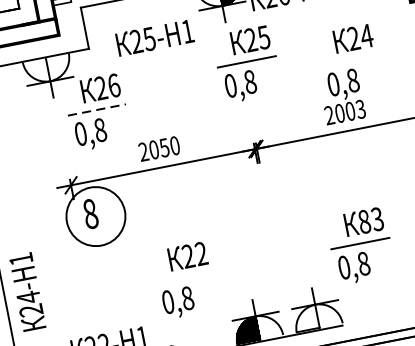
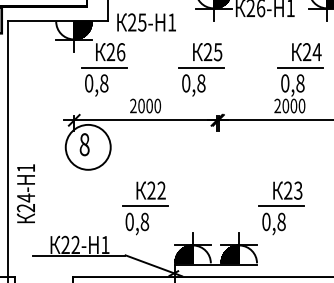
text: (154, 37) -> (146, 22), moved
line: (349, 60) -> (300, 67), added
part: (246, 64) -> (201, 69), moved
hatch: (59, 67) -> (82, 30), added
line: (96, 109) -> (104, 67), dashed -> solid
text: (360, 110) -> (301, 106), 2003 -> 2000
text: (164, 147) -> (149, 105), 2050 -> 2000
text: (364, 221) -> (288, 190), 83 -> 23
line: (183, 278) -> (144, 206), added
hatch: (306, 318) -> (230, 254), added

